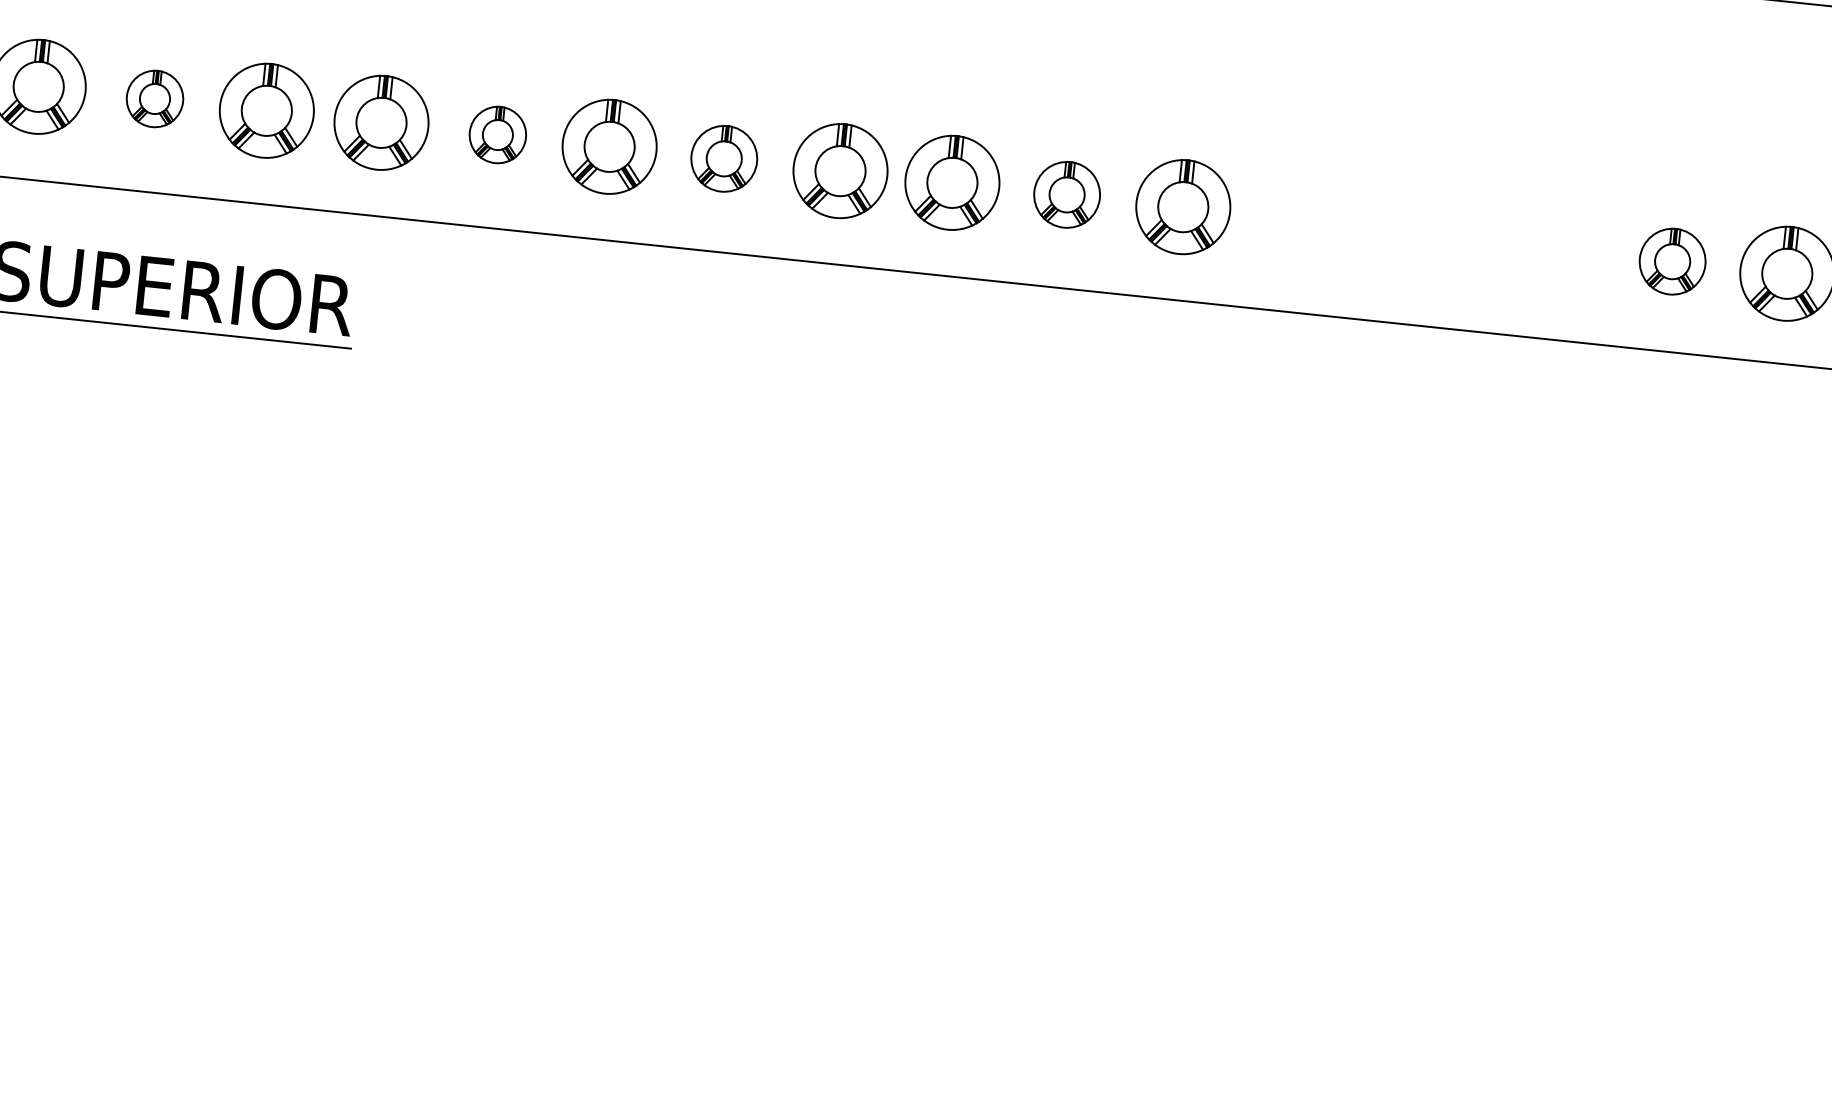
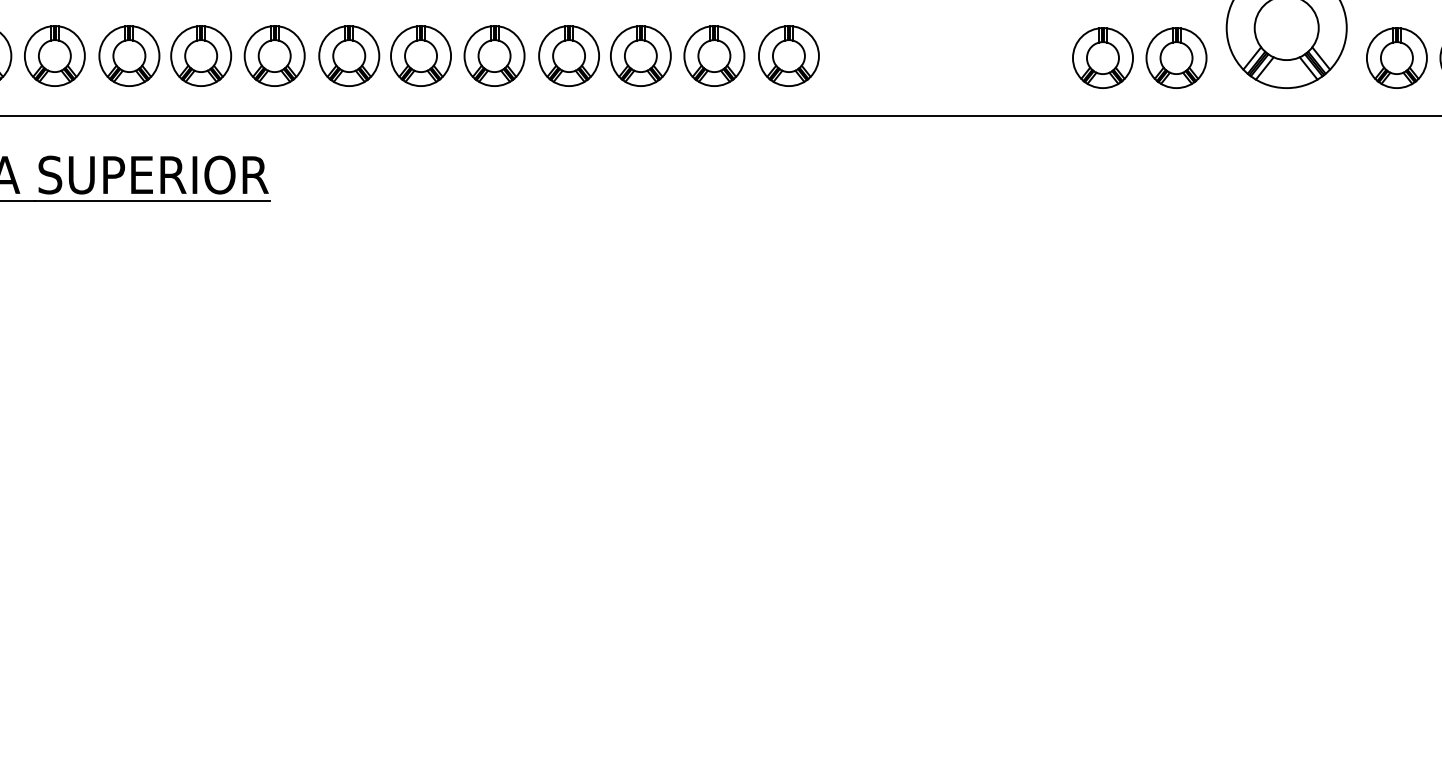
part: (155, 98) -> (129, 55), size x1.67
part: (498, 134) -> (349, 55), size x1.67
part: (724, 157) -> (494, 55), size x1.43
part: (1067, 194) -> (714, 55), size x1.43
part: (1671, 260) -> (1102, 57), size x1.43

